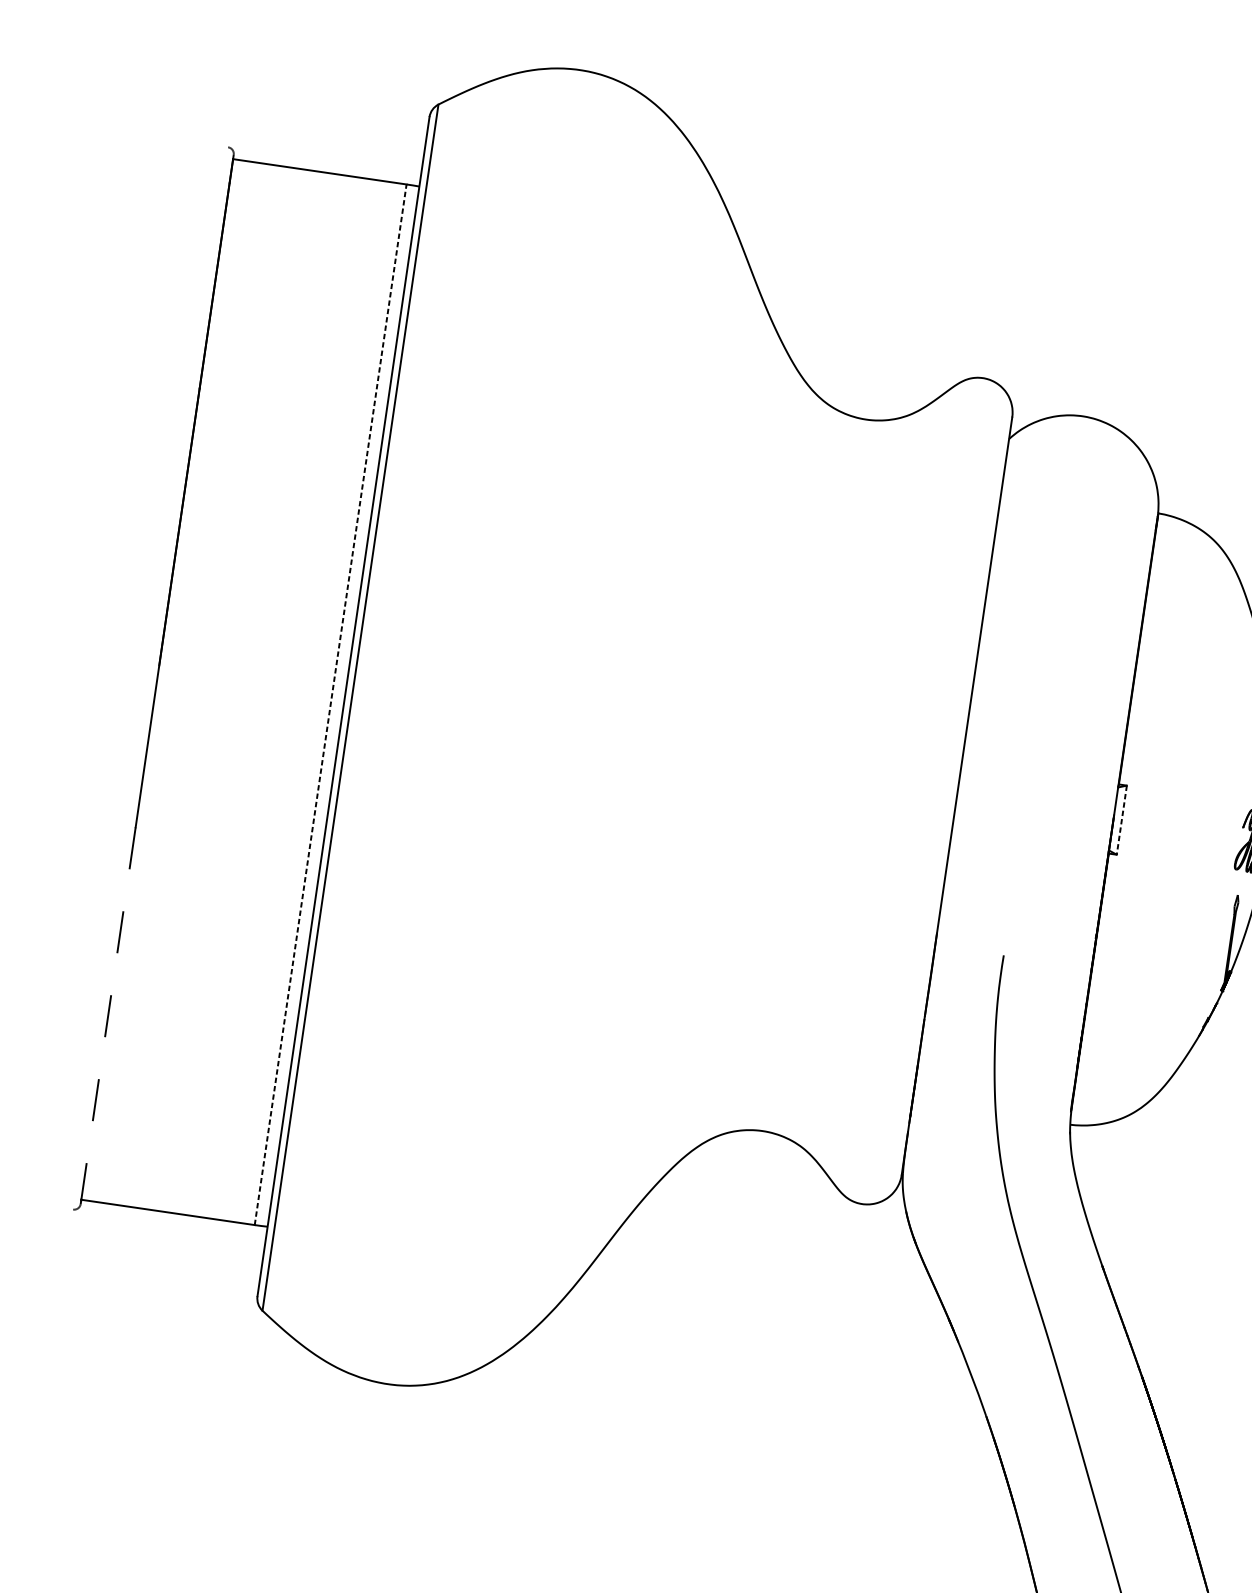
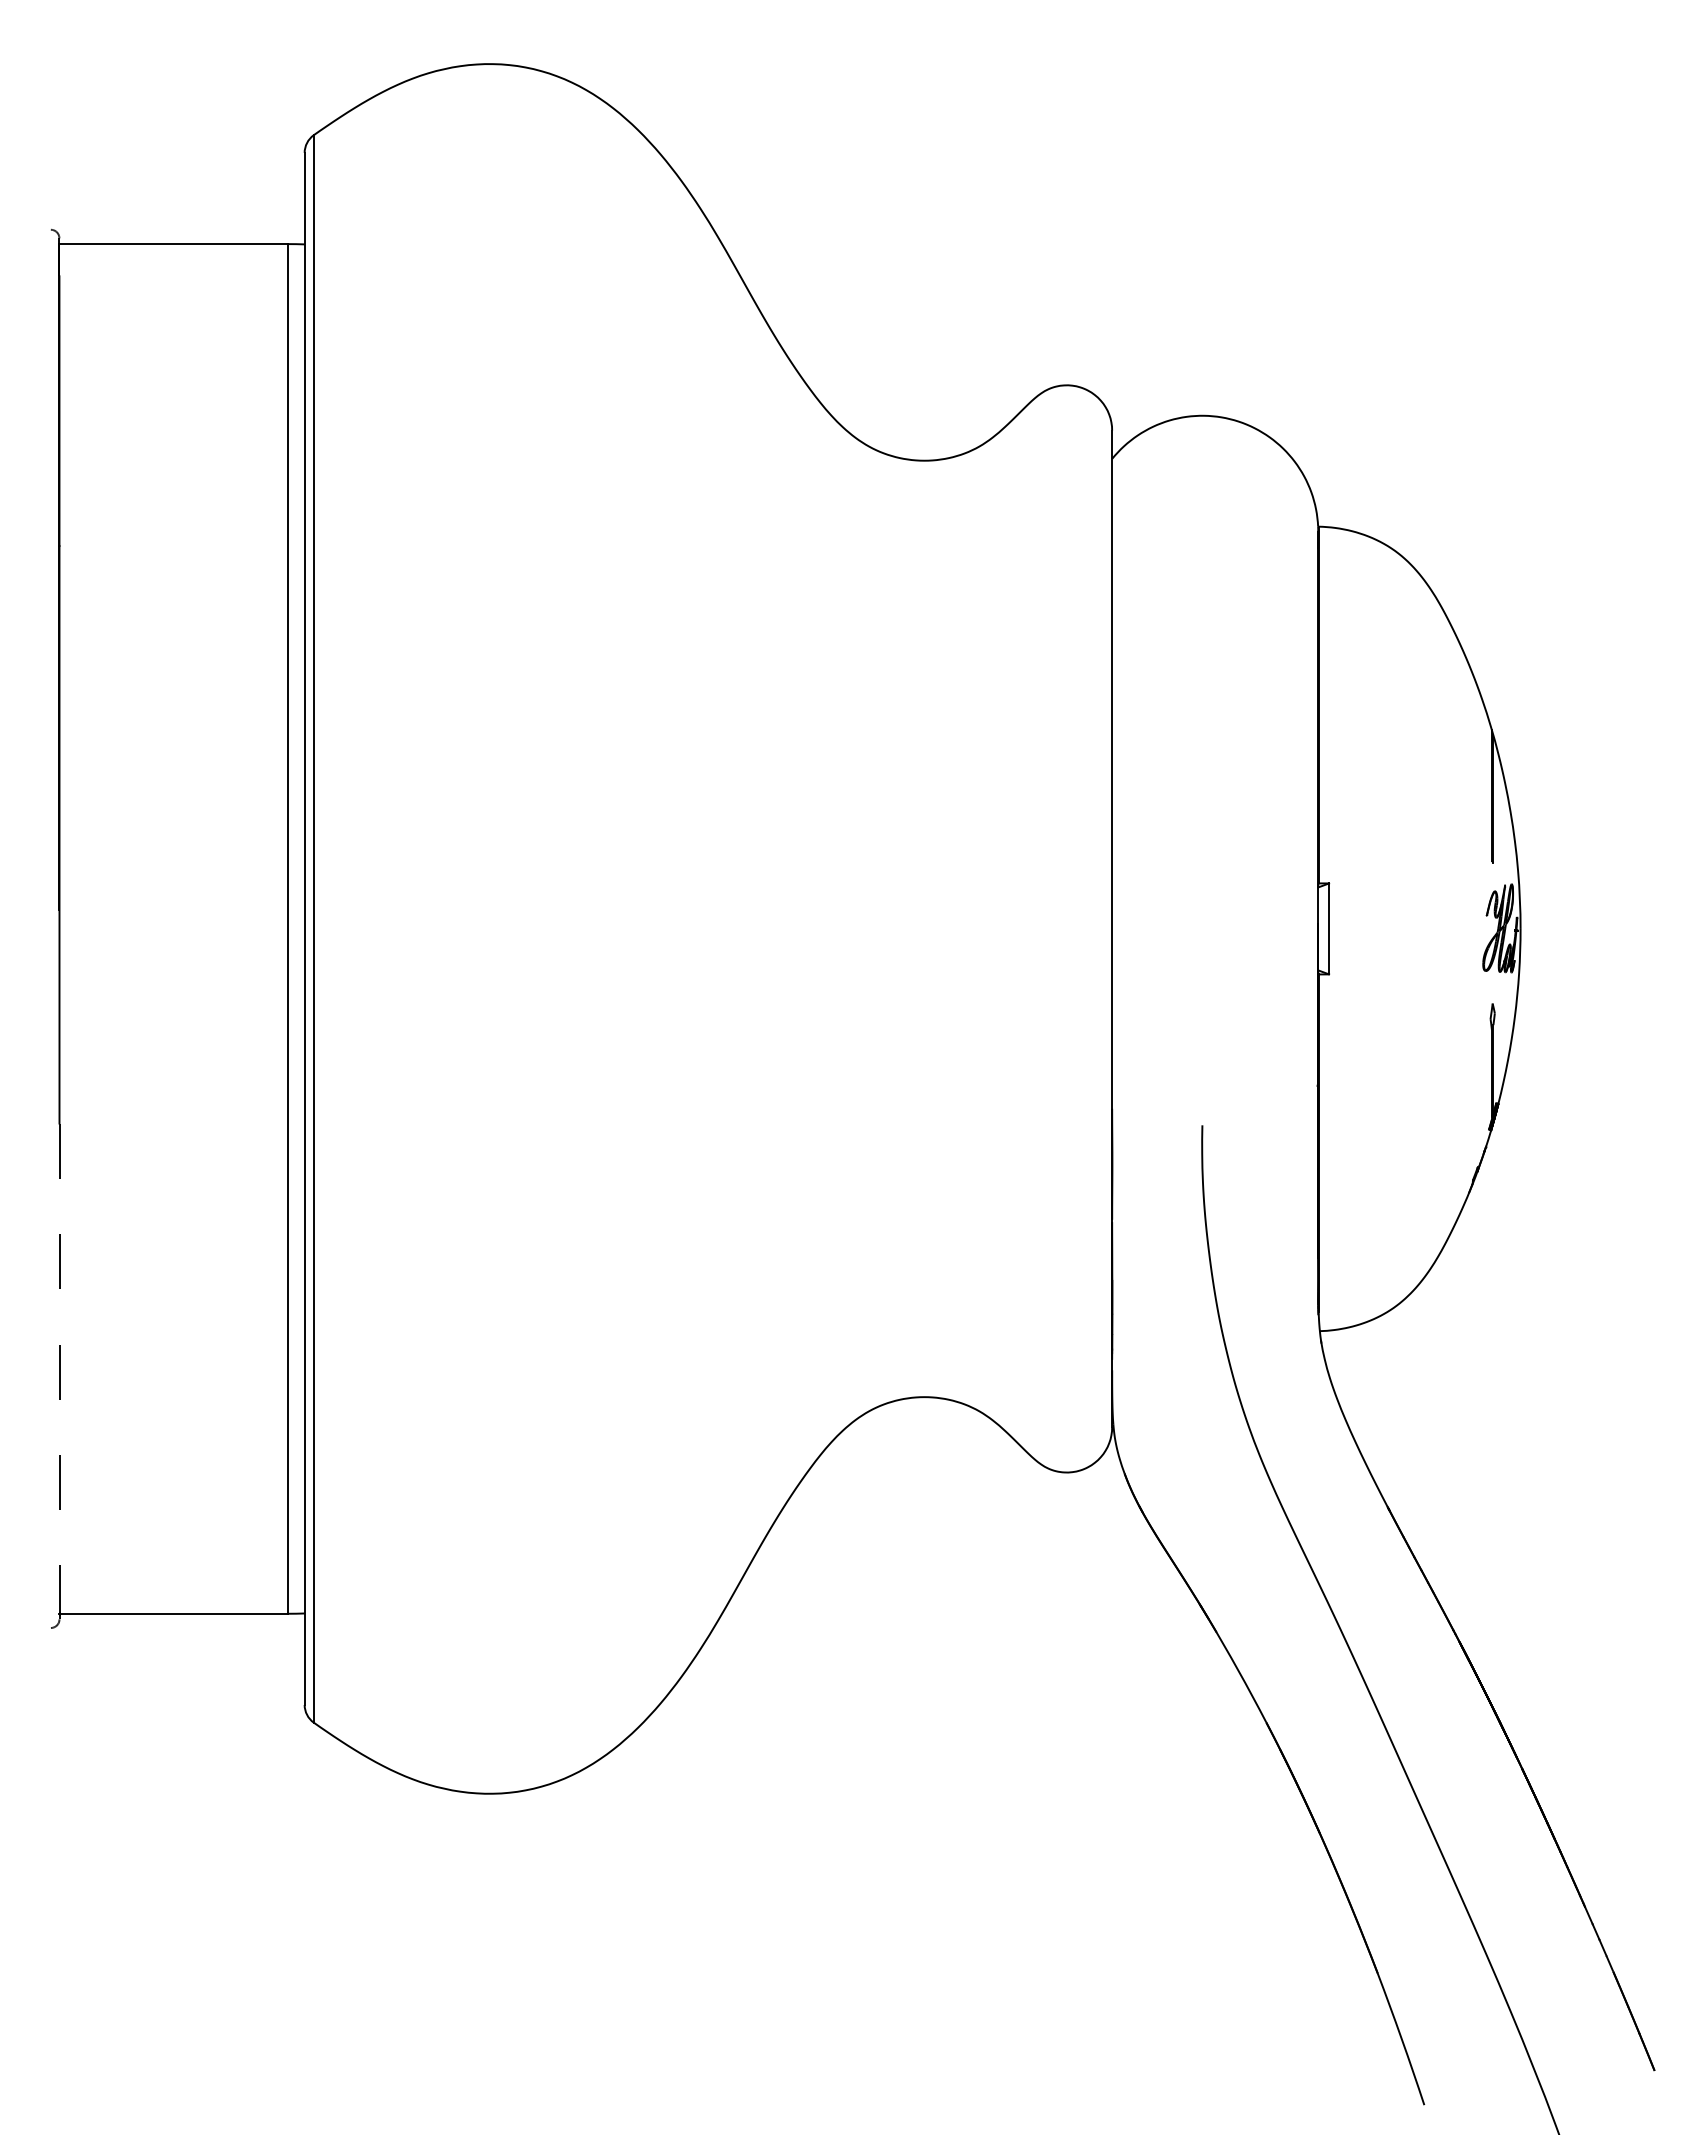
line: (330, 704) -> (287, 928), dashed -> solid
line: (1122, 820) -> (1329, 929), dashed -> solid

